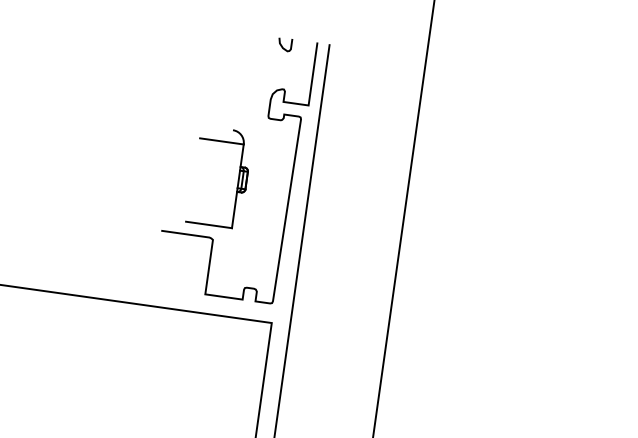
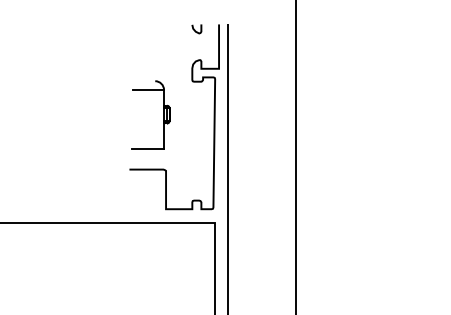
part: (238, 179) -> (163, 114), moved

